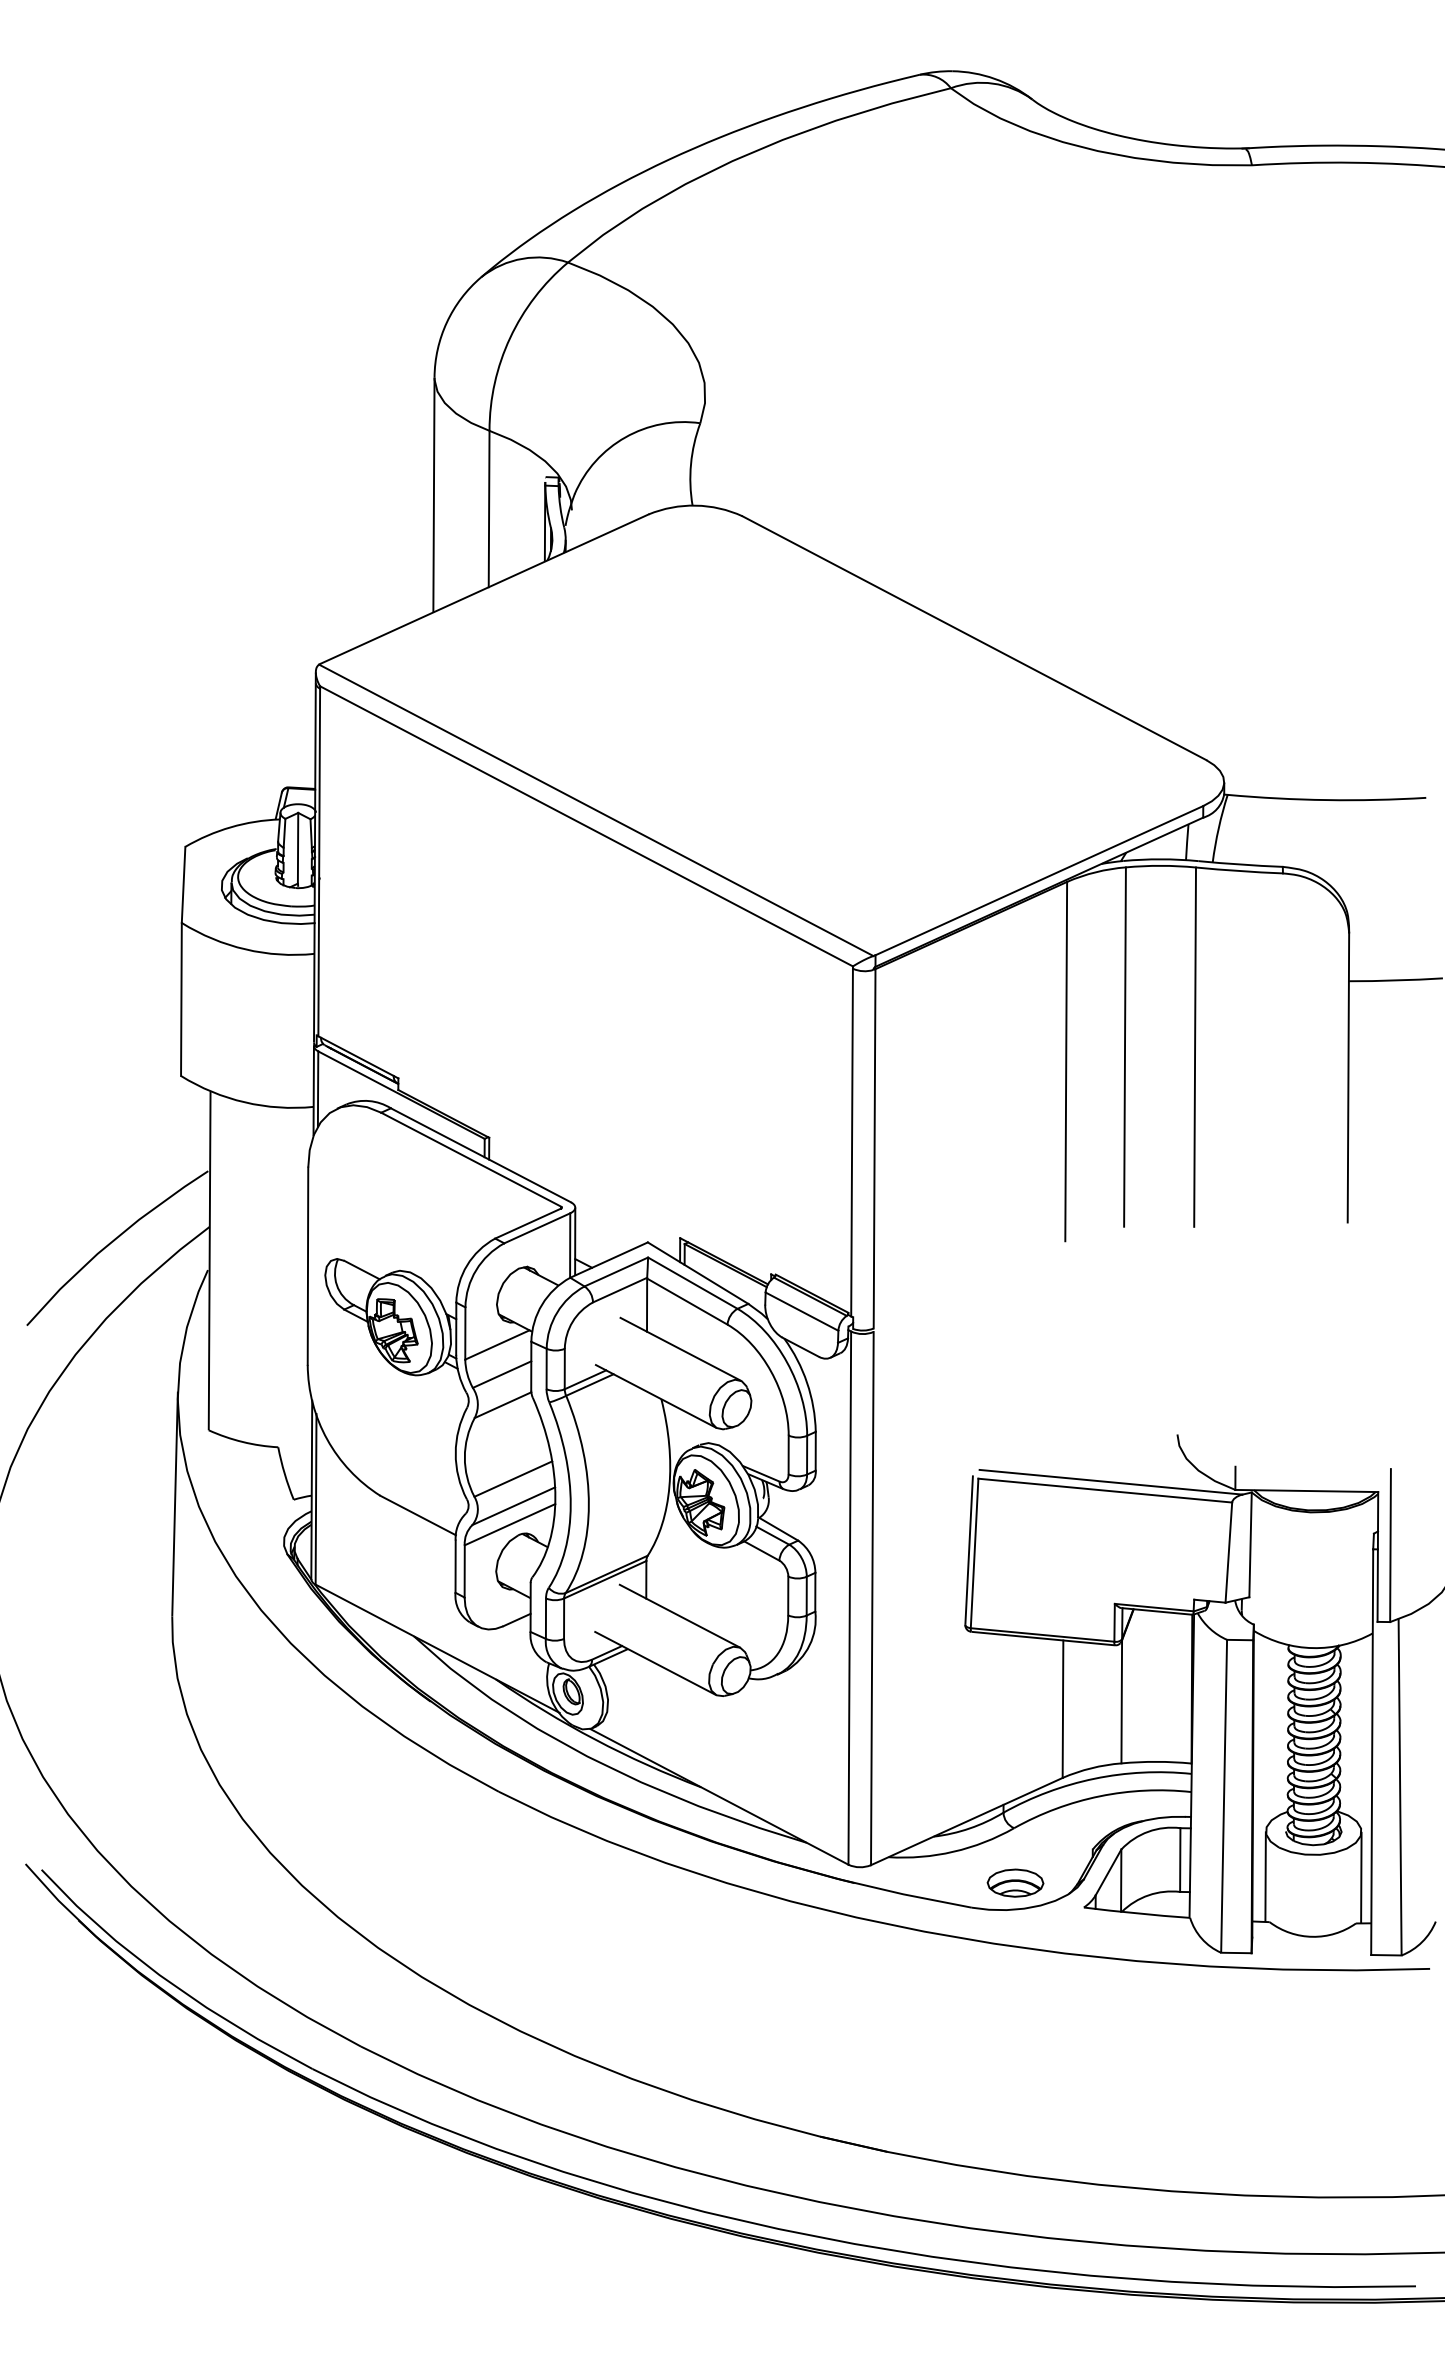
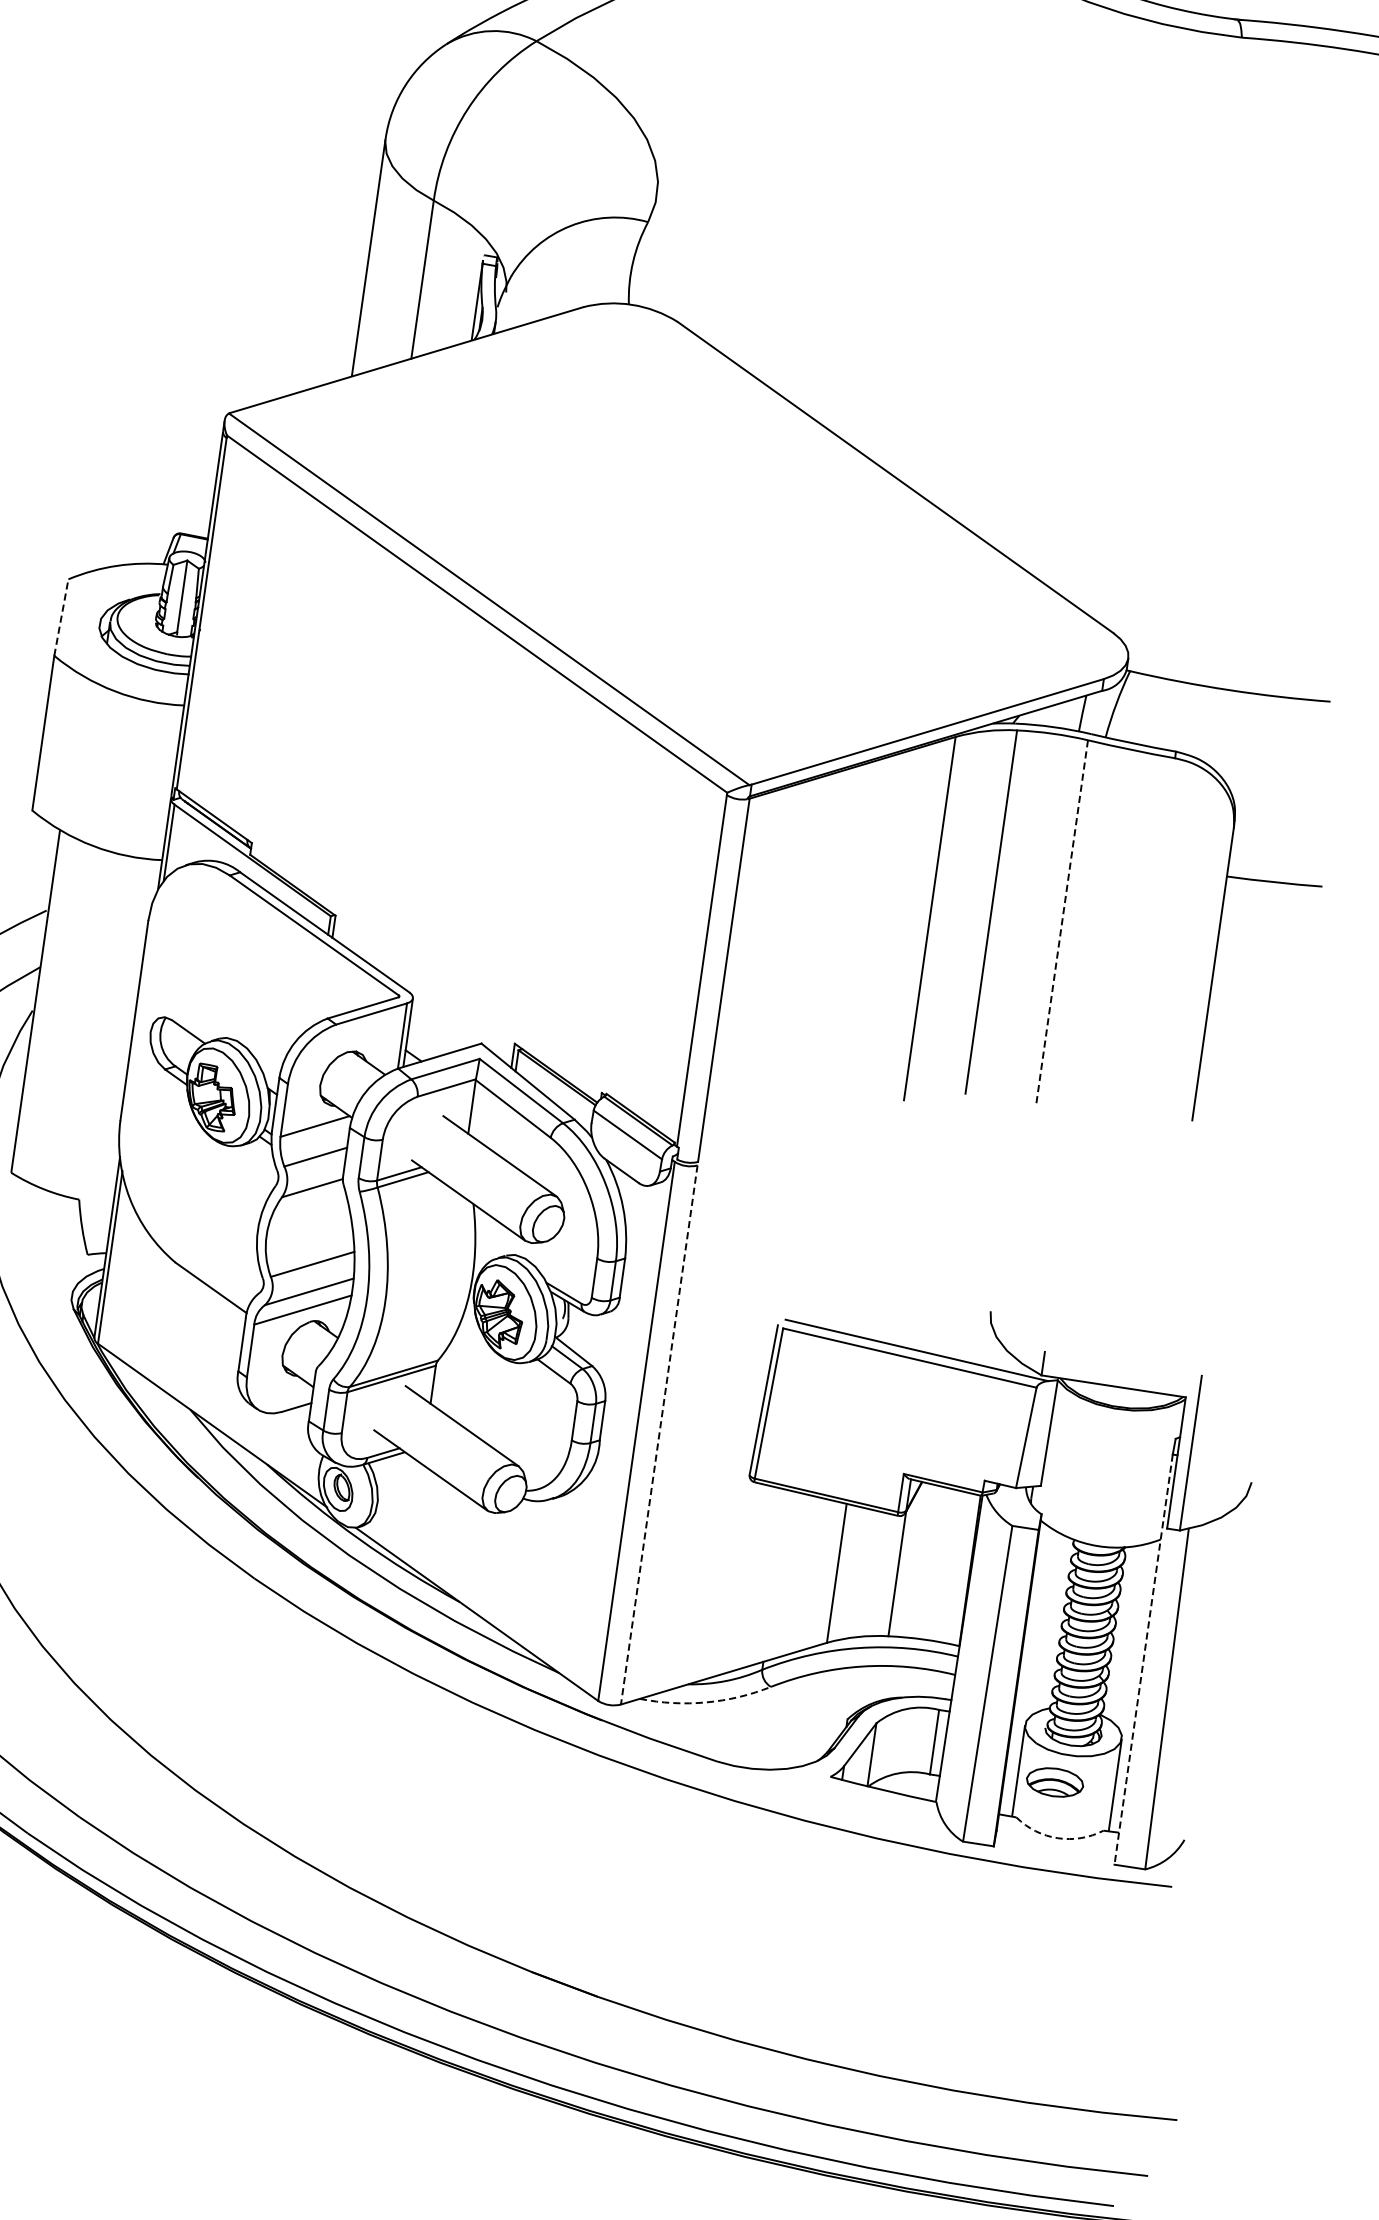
line: (183, 884) -> (61, 617), solid -> dashed
line: (1195, 1047) -> (1062, 922), solid -> dashed
line: (872, 1598) -> (659, 1434), solid -> dashed
line: (1372, 1752) -> (1143, 1660), solid -> dashed
arc: (953, 1851) -> (706, 1702), solid -> dashed
part: (1015, 1882) -> (1055, 1781), moved
arc: (1312, 1936) -> (1057, 1837), solid -> dashed

